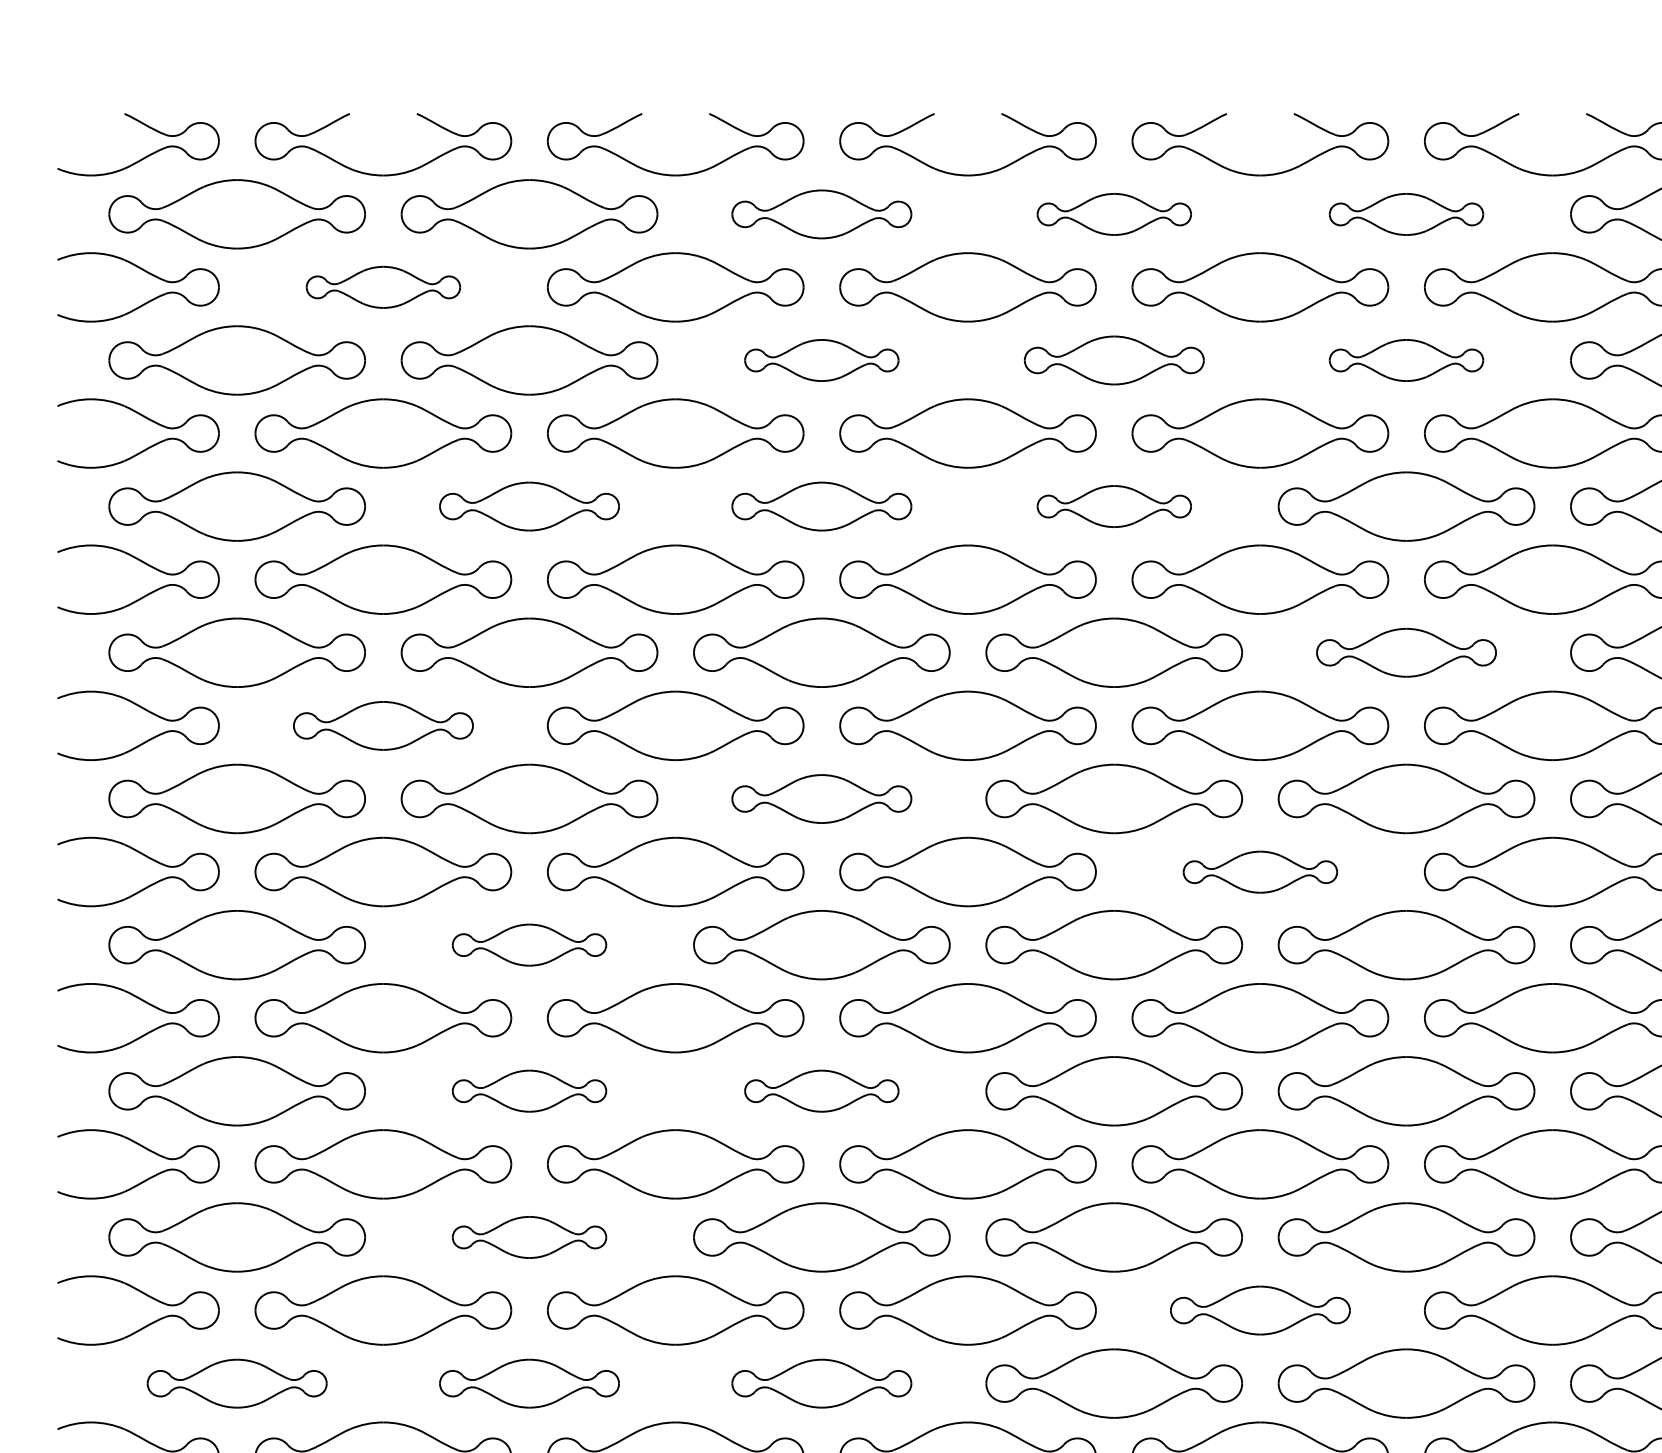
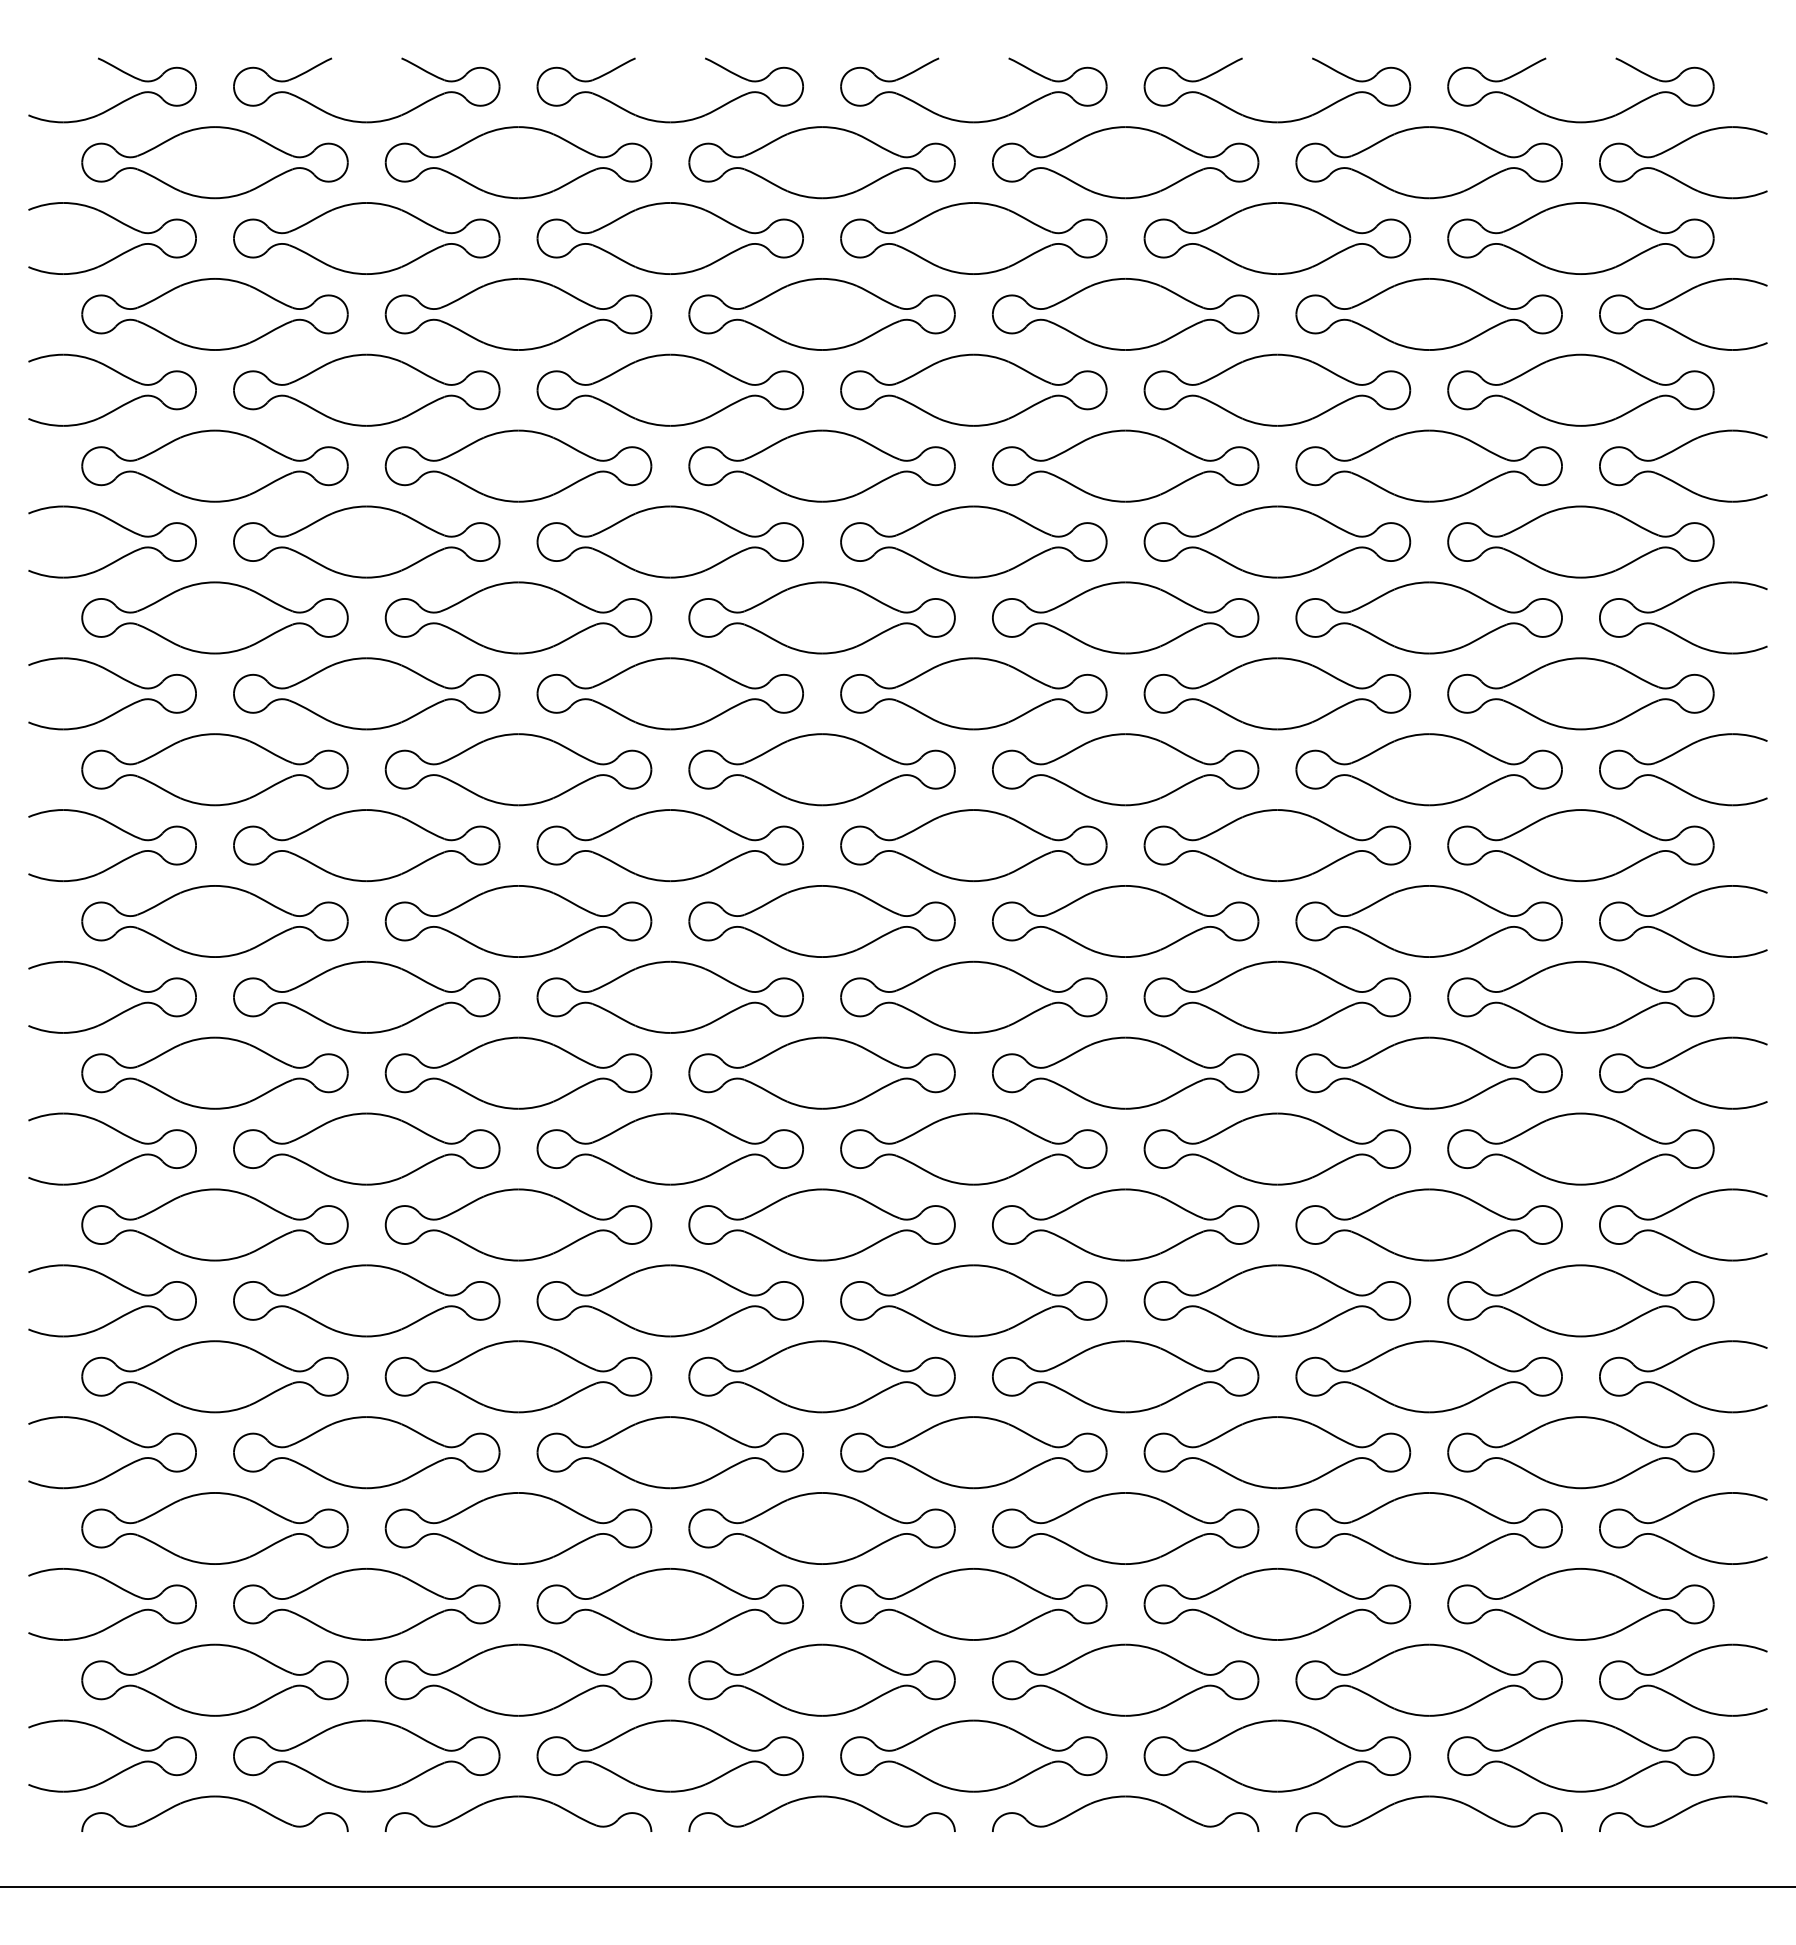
part: (821, 214) -> (821, 162), size x1.43
part: (1114, 214) -> (1125, 162), size x1.67
part: (1405, 214) -> (1428, 162), size x1.67
part: (383, 287) -> (366, 238), size x1.67
part: (821, 360) -> (821, 314), size x1.67
part: (1114, 360) -> (1125, 314), size x1.43
part: (1405, 360) -> (1428, 314), size x1.67
part: (529, 505) -> (518, 465), size x1.43
part: (821, 505) -> (821, 465), size x1.43
part: (1114, 505) -> (1125, 465), size x1.67
part: (1405, 652) -> (1428, 617), size x1.43
part: (383, 725) -> (366, 693), size x1.43
part: (821, 798) -> (821, 769), size x1.43
part: (1260, 871) -> (1277, 845), size x1.67
part: (529, 945) -> (518, 921), size x1.67
part: (529, 1090) -> (518, 1072), size x1.67
part: (821, 1090) -> (821, 1072), size x1.67
part: (529, 1236) -> (518, 1224), size x1.67
part: (1260, 1310) -> (1277, 1300), size x1.43
part: (236, 1383) -> (214, 1376), size x1.43
part: (529, 1383) -> (518, 1376), size x1.43
part: (821, 1383) -> (821, 1376), size x1.43

